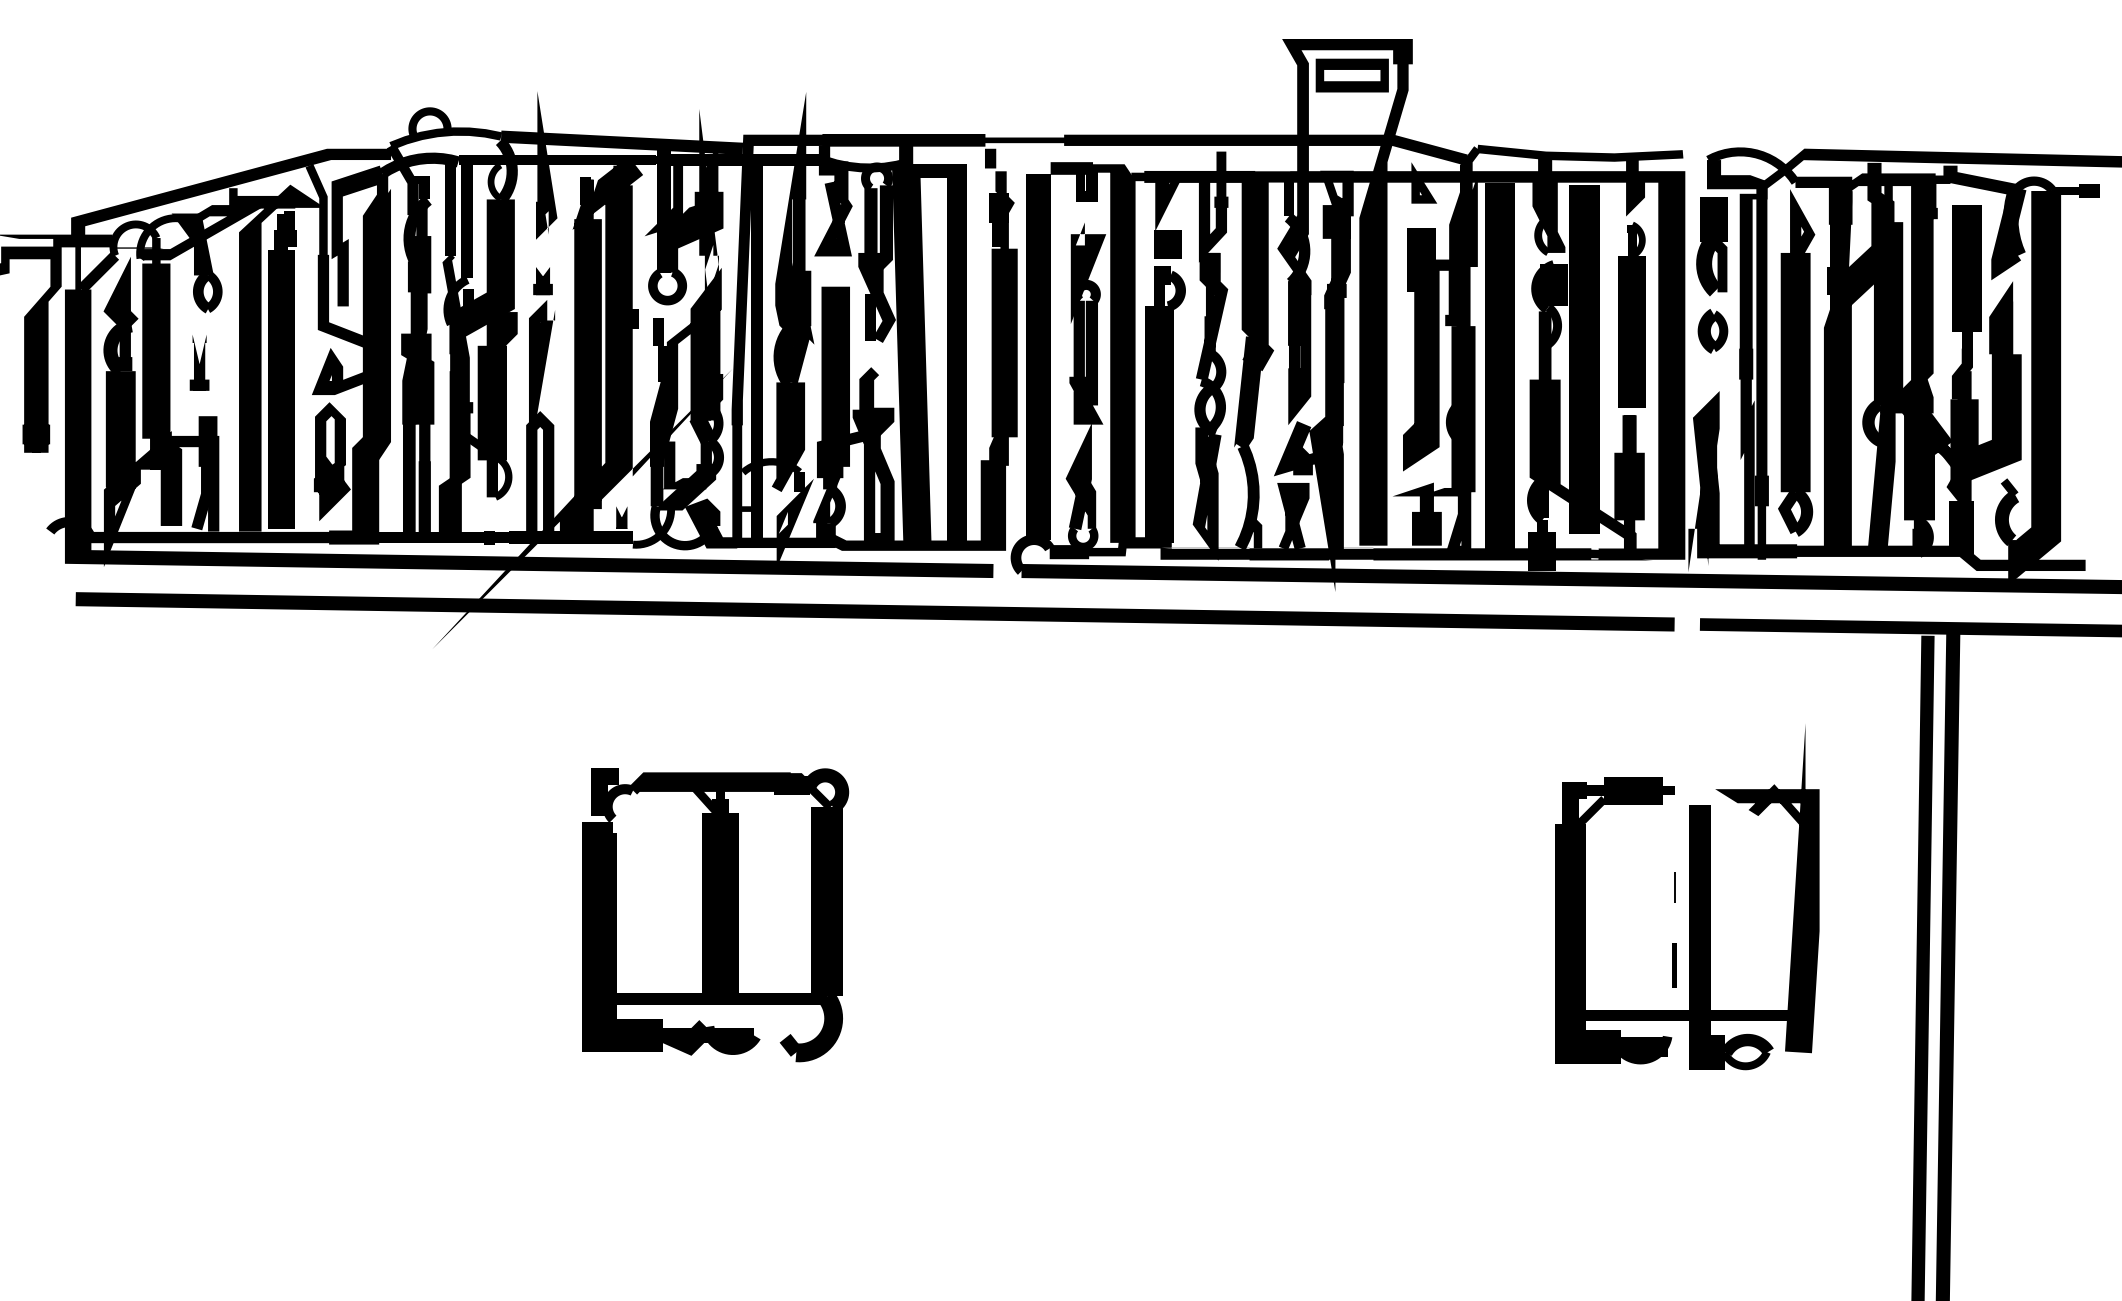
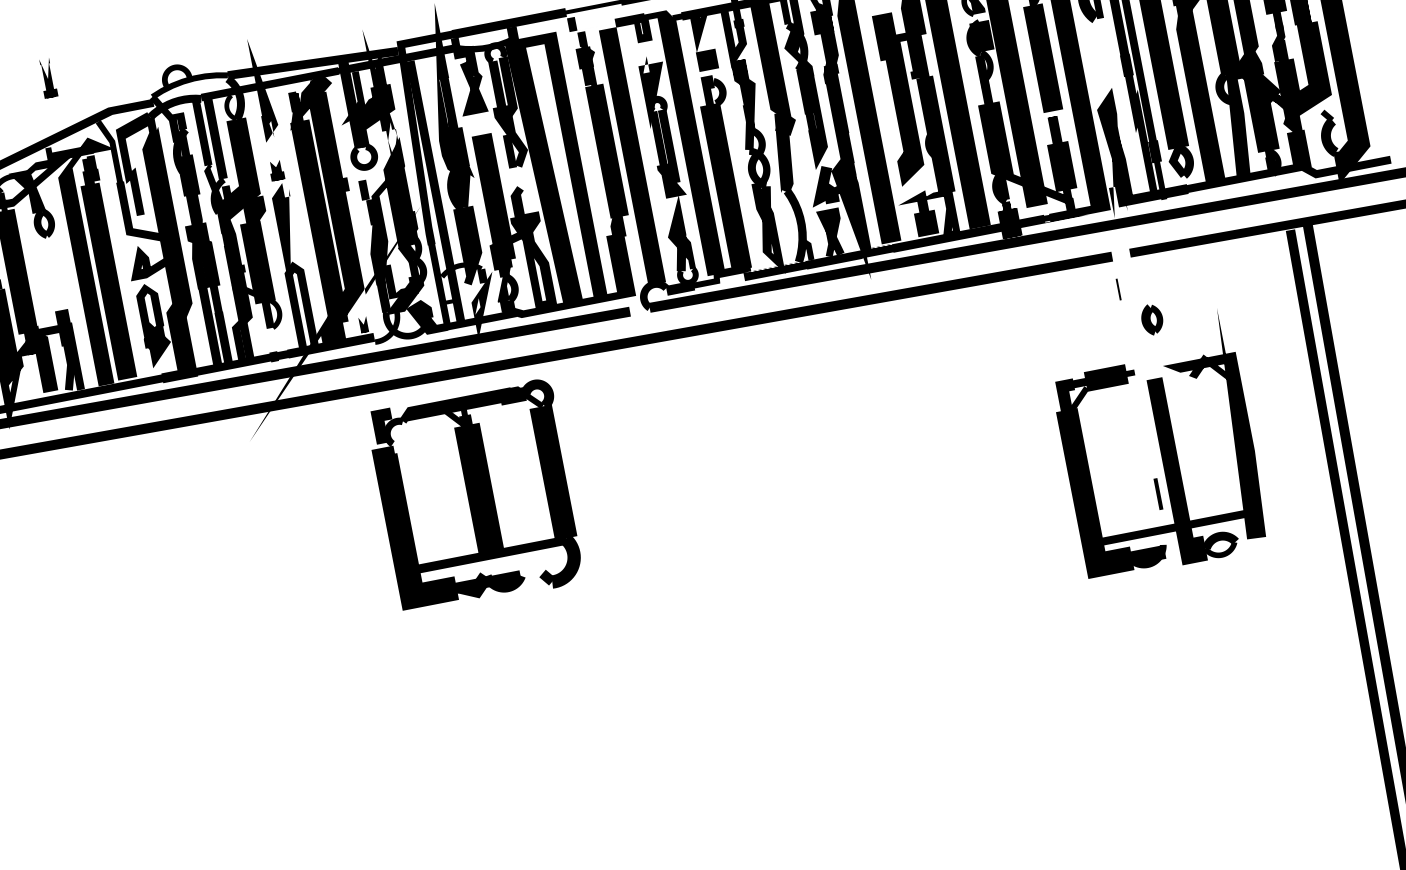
part: (1712, 331) -> (1151, 319), moved
part: (199, 362) -> (47, 77), moved
line: (1674, 887) -> (1118, 289), moved
part: (715, 915) -> (477, 497), moved

